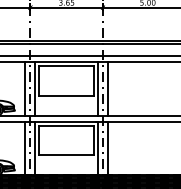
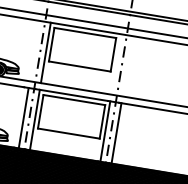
line: (25, 88) -> (34, 50), removed
line: (98, 88) -> (116, 64), removed
line: (107, 88) -> (127, 65), removed

